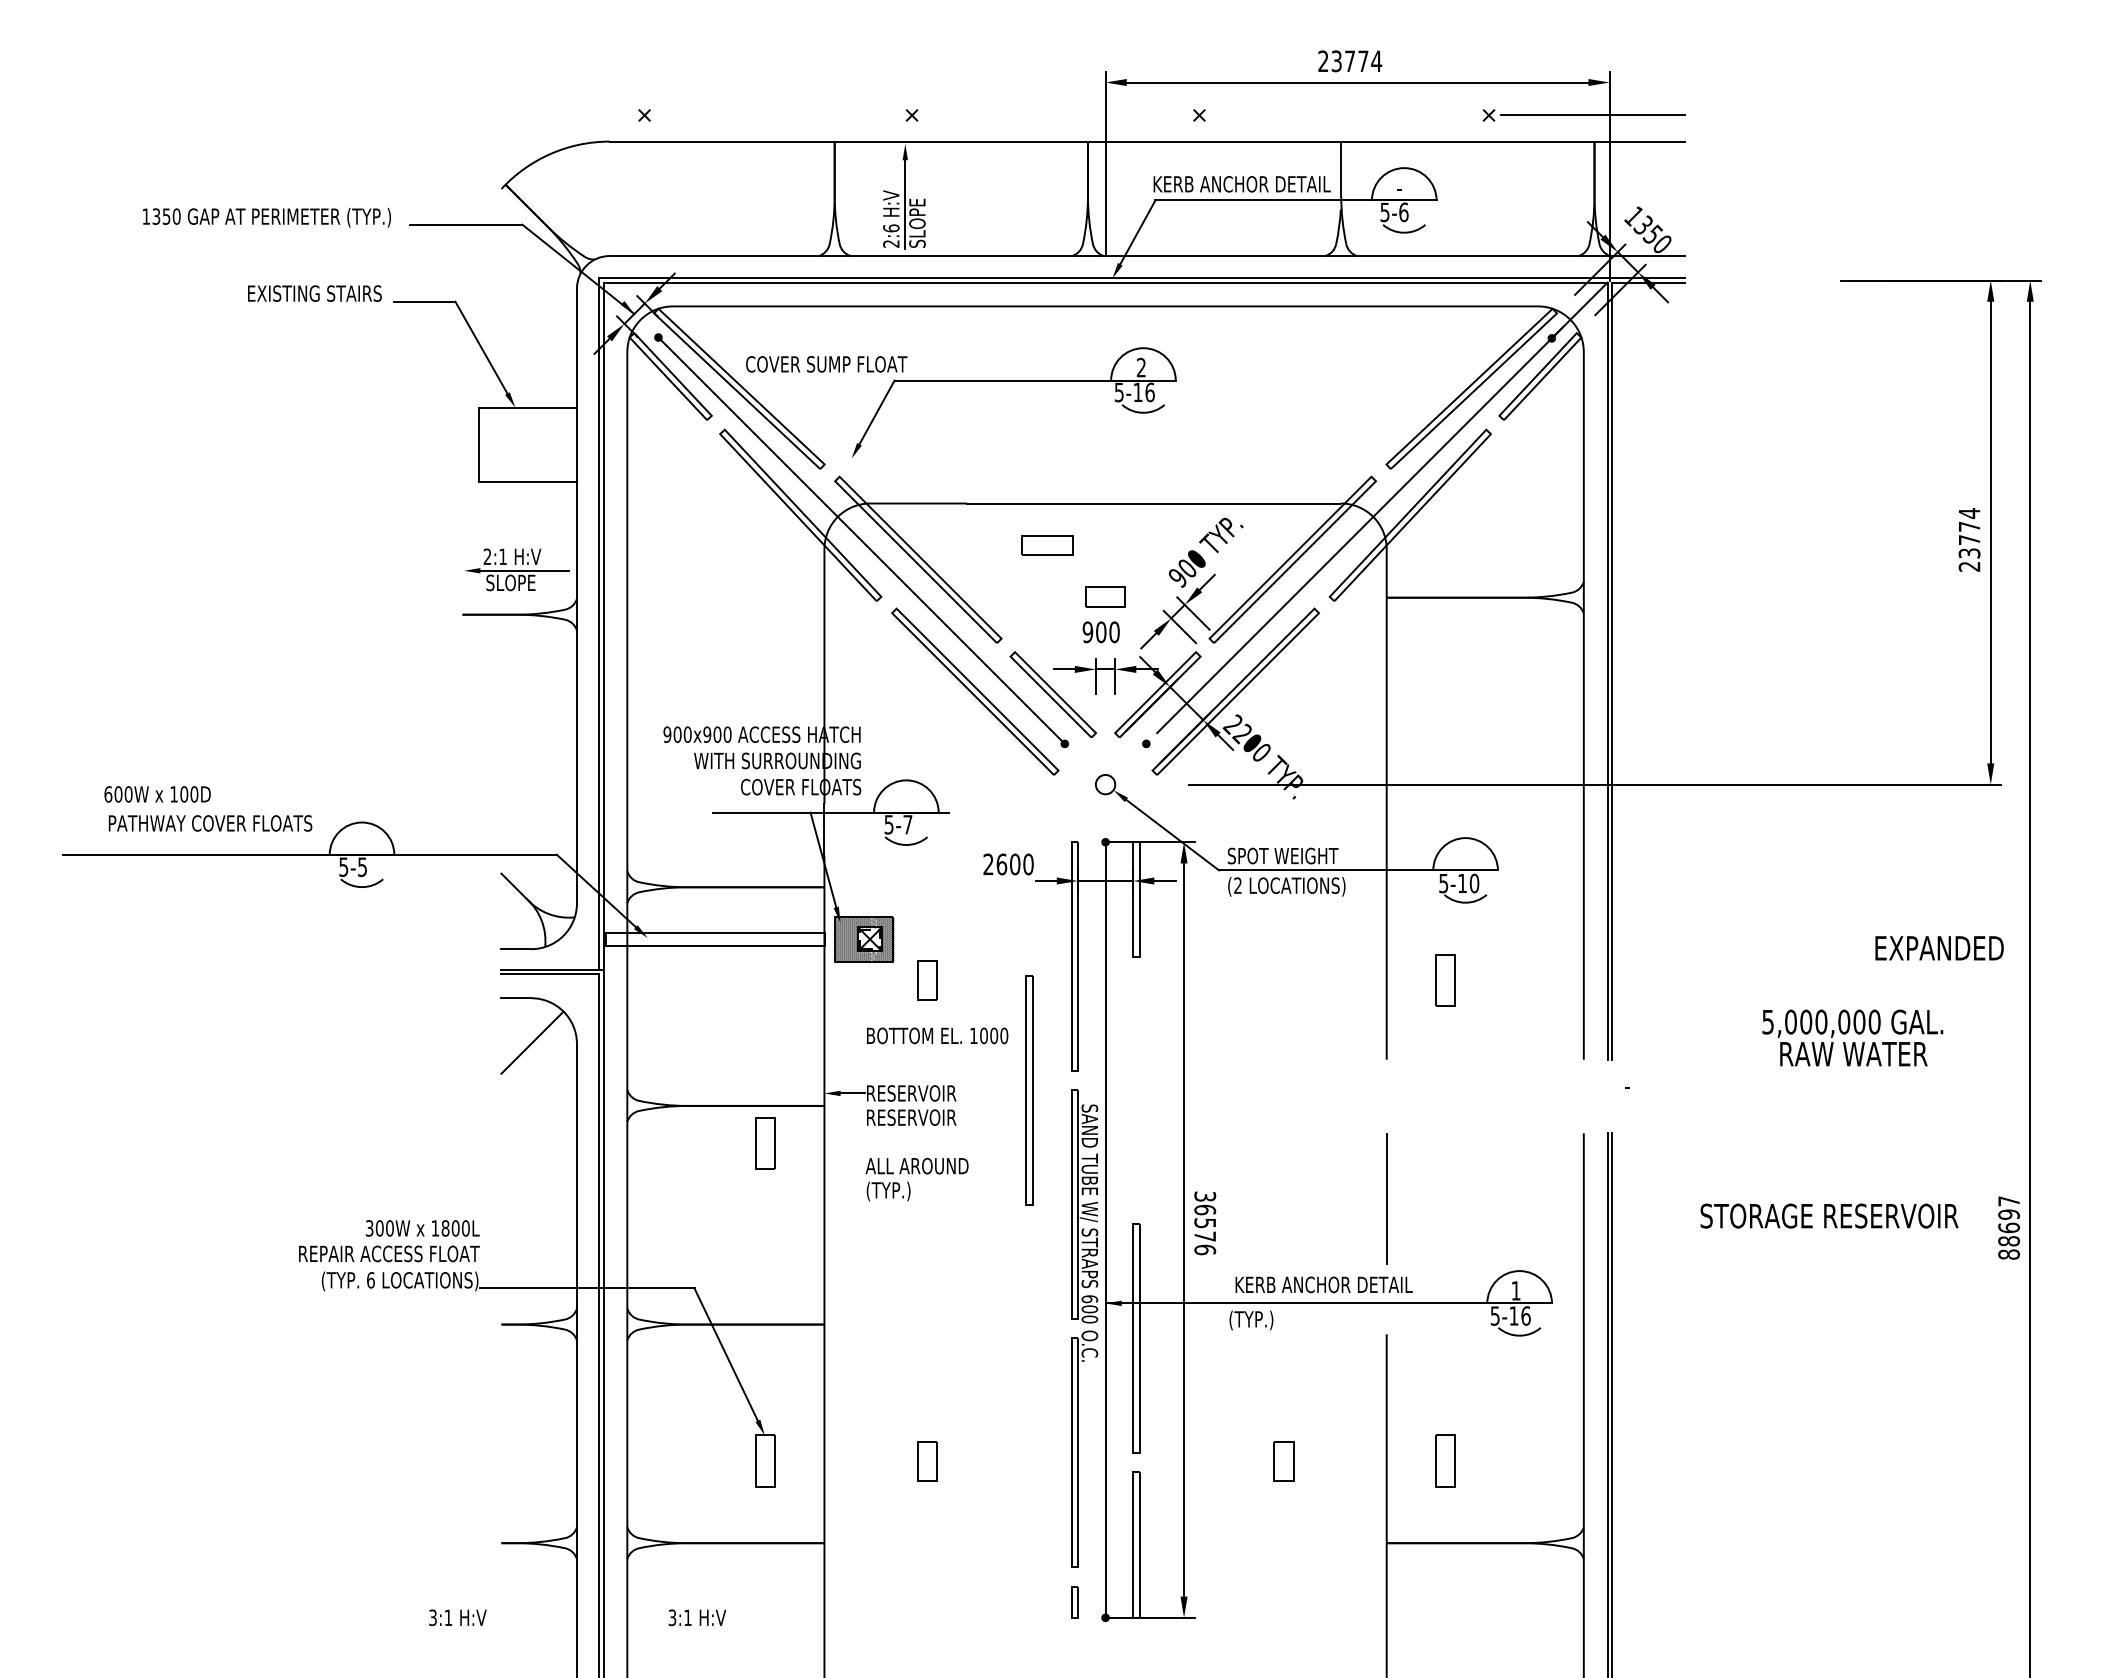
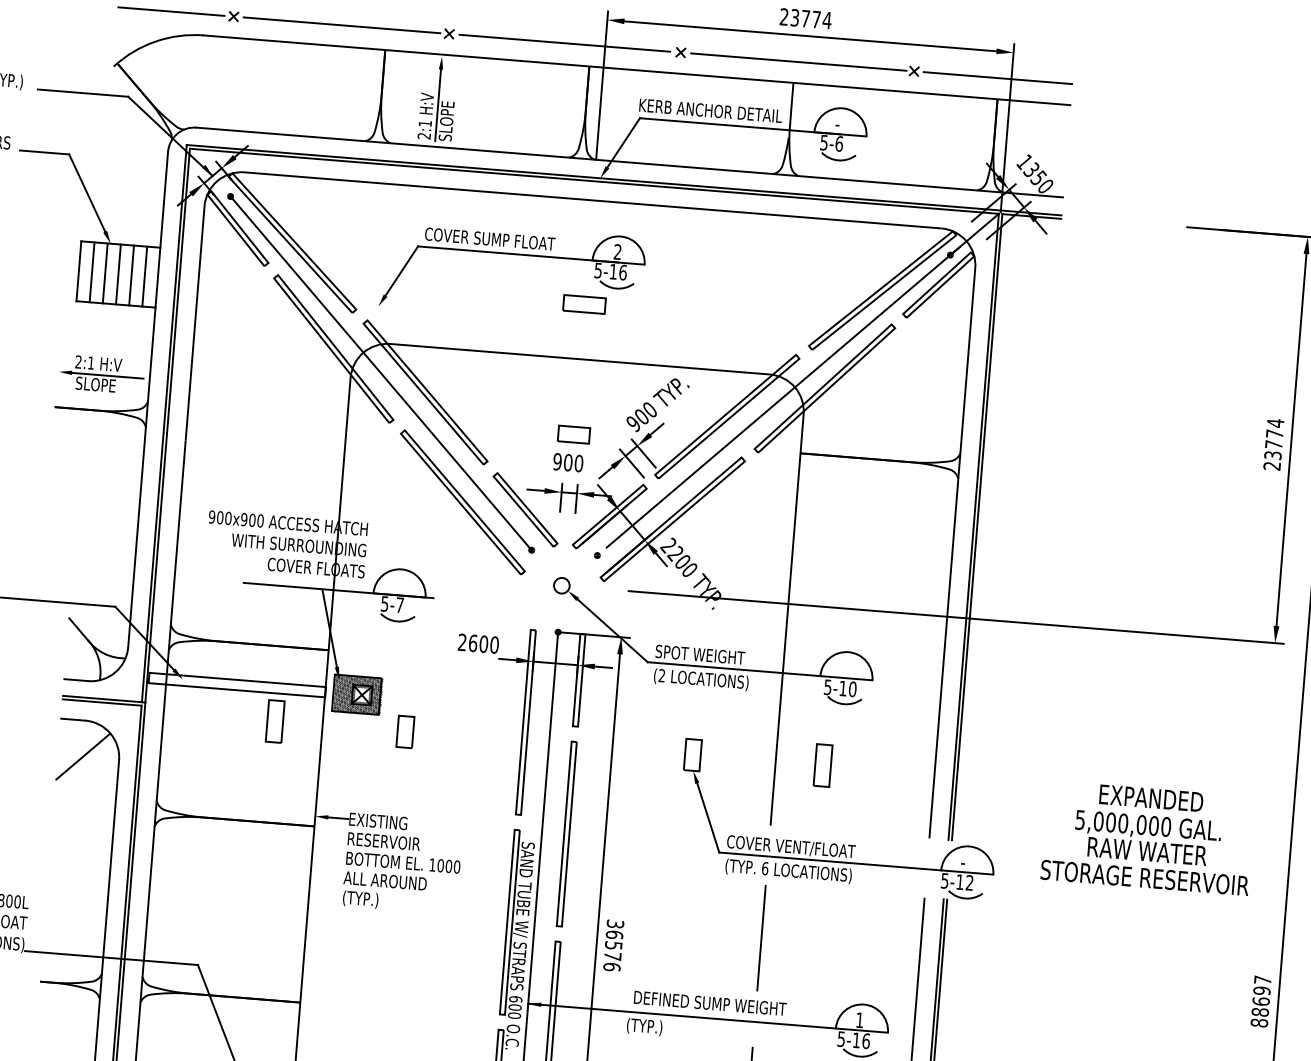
line: (567, 115) -> (171, 11), added
line: (778, 115) -> (341, 25), added
line: (1054, 115) -> (564, 43), added
line: (1345, 115) -> (798, 62), added
text: (891, 228) -> (425, 123), 2:6 -> 2:1
text: (826, 364) -> (489, 239), moved
line: (495, 444) -> (92, 272), added
line: (511, 444) -> (105, 273), added
line: (527, 444) -> (118, 274), added
line: (544, 444) -> (131, 275), added
line: (560, 444) -> (144, 276), added
part: (1047, 545) -> (584, 304), moved
text: (1939, 948) -> (1151, 798), moved
text: (937, 1035) -> (403, 862), moved
part: (1468, 1075) -> (835, 843), added
part: (1029, 1090) -> (566, 834), moved
text: (912, 1093) -> (386, 822), RESERVOIR -> EXISTING
part: (765, 1143) -> (275, 721), moved
text: (1829, 1215) -> (1144, 877), moved
text: (1330, 1284) -> (710, 1003), KERB ANCHOR DETAIL -> DEFINED SUMP WEIGHT

